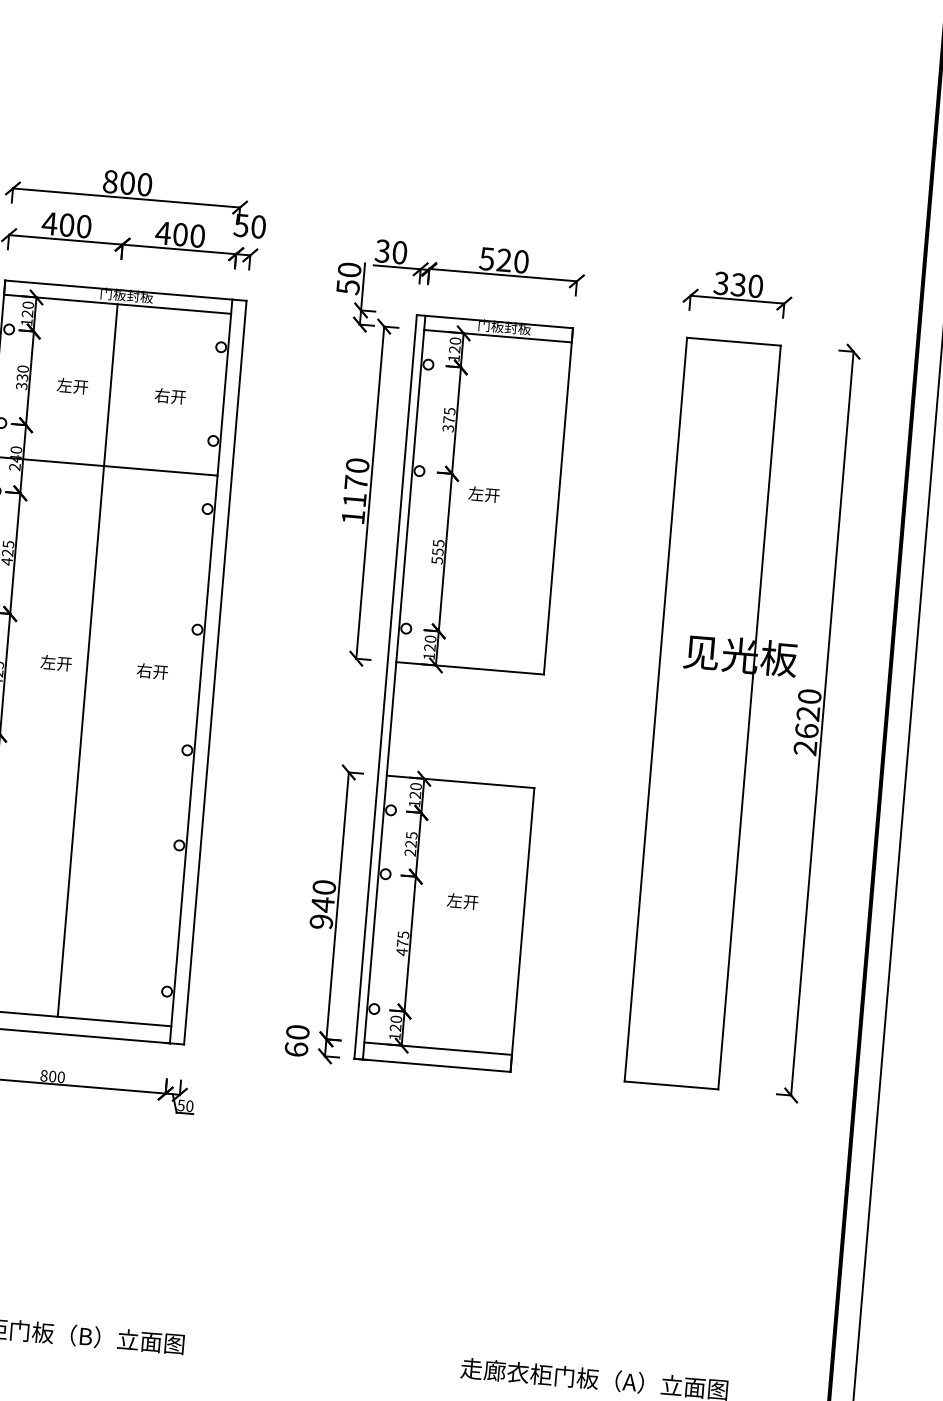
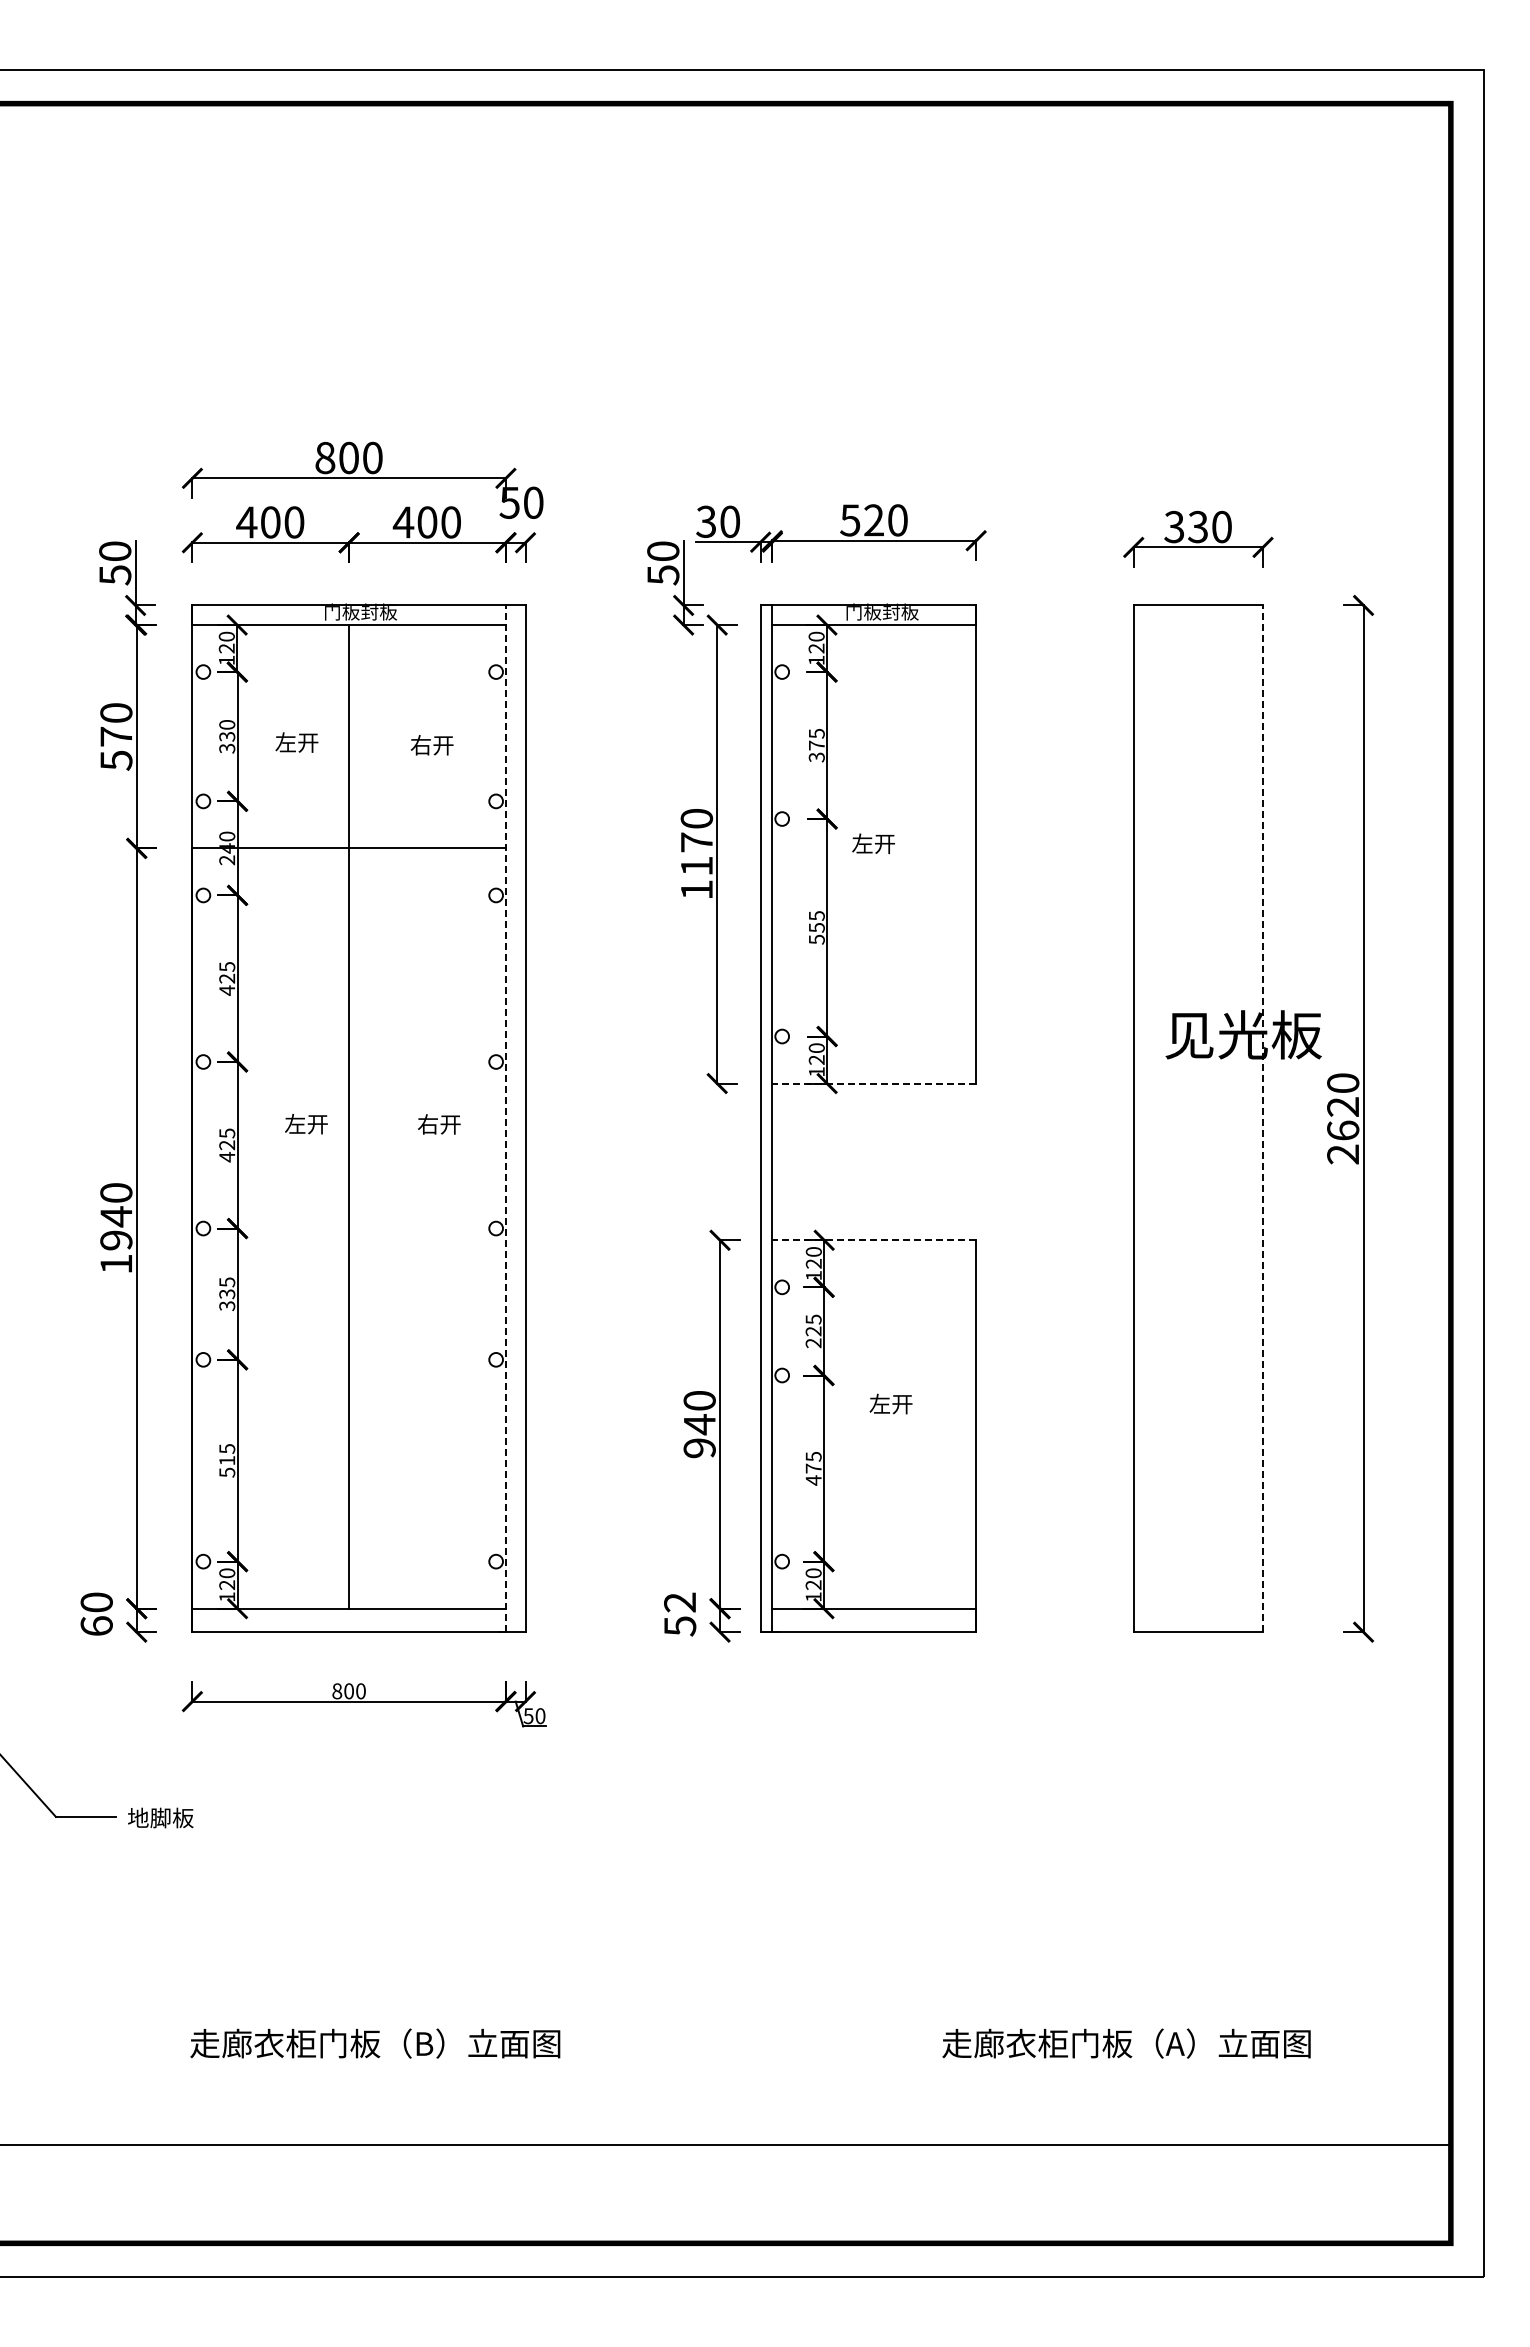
line: (470, 668) -> (874, 1083), solid -> dashed
line: (200, 671) -> (505, 1118), solid -> dashed
line: (749, 717) -> (1263, 1118), solid -> dashed
line: (460, 782) -> (874, 1240), solid -> dashed
text: (297, 1041) -> (680, 1614), 60 -> 52

